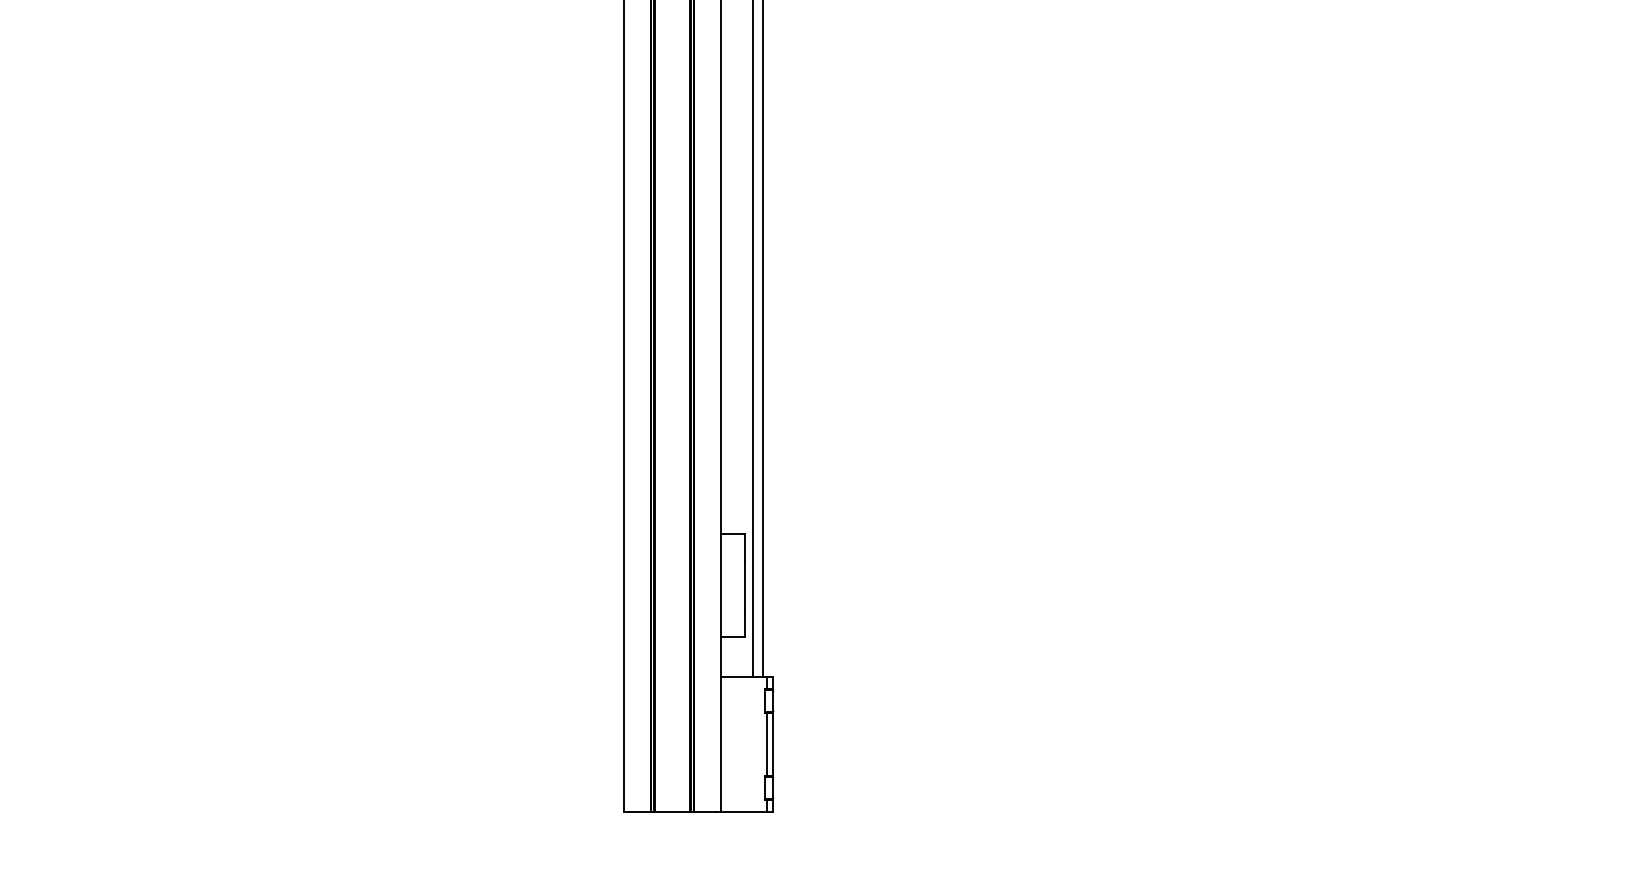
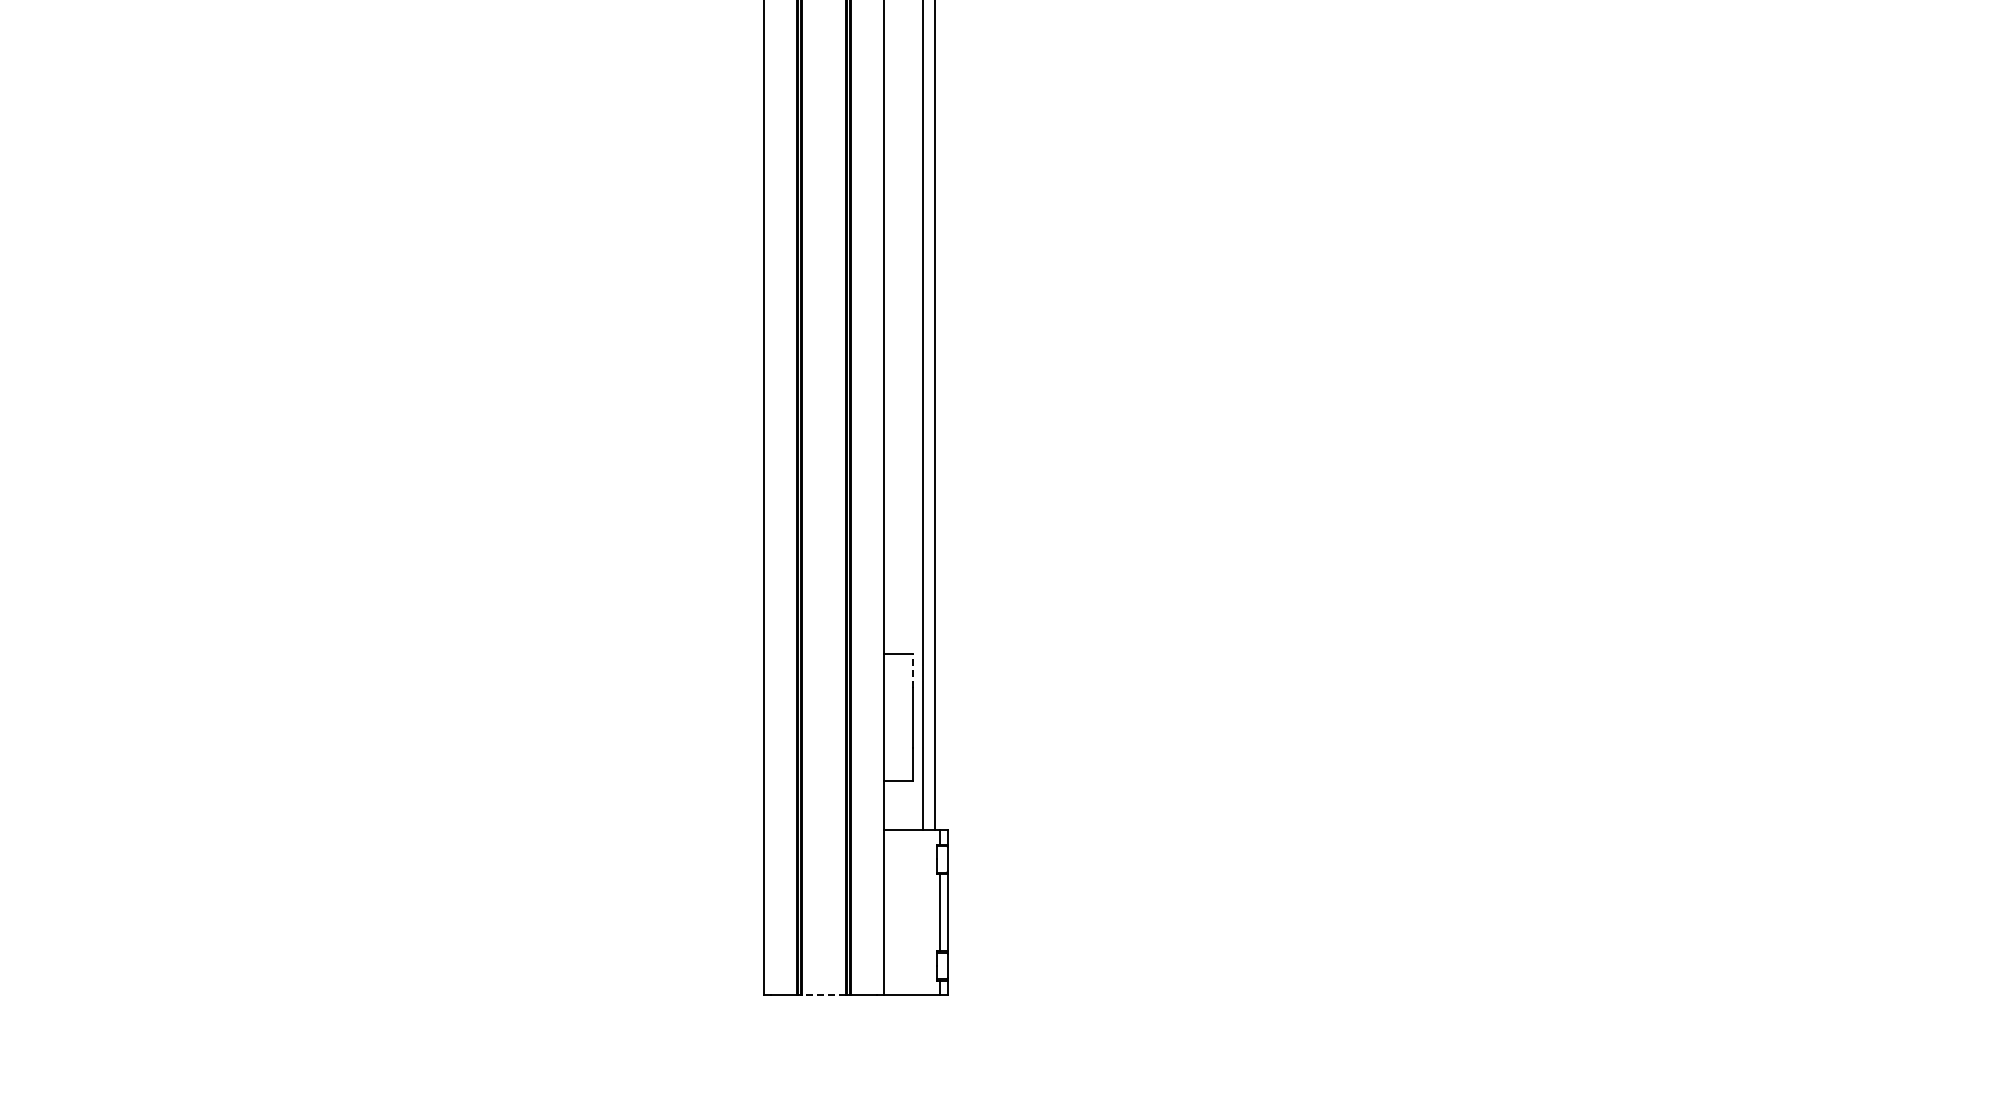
line: (745, 546) -> (913, 670), solid -> dashed
line: (672, 812) -> (824, 995), solid -> dashed

